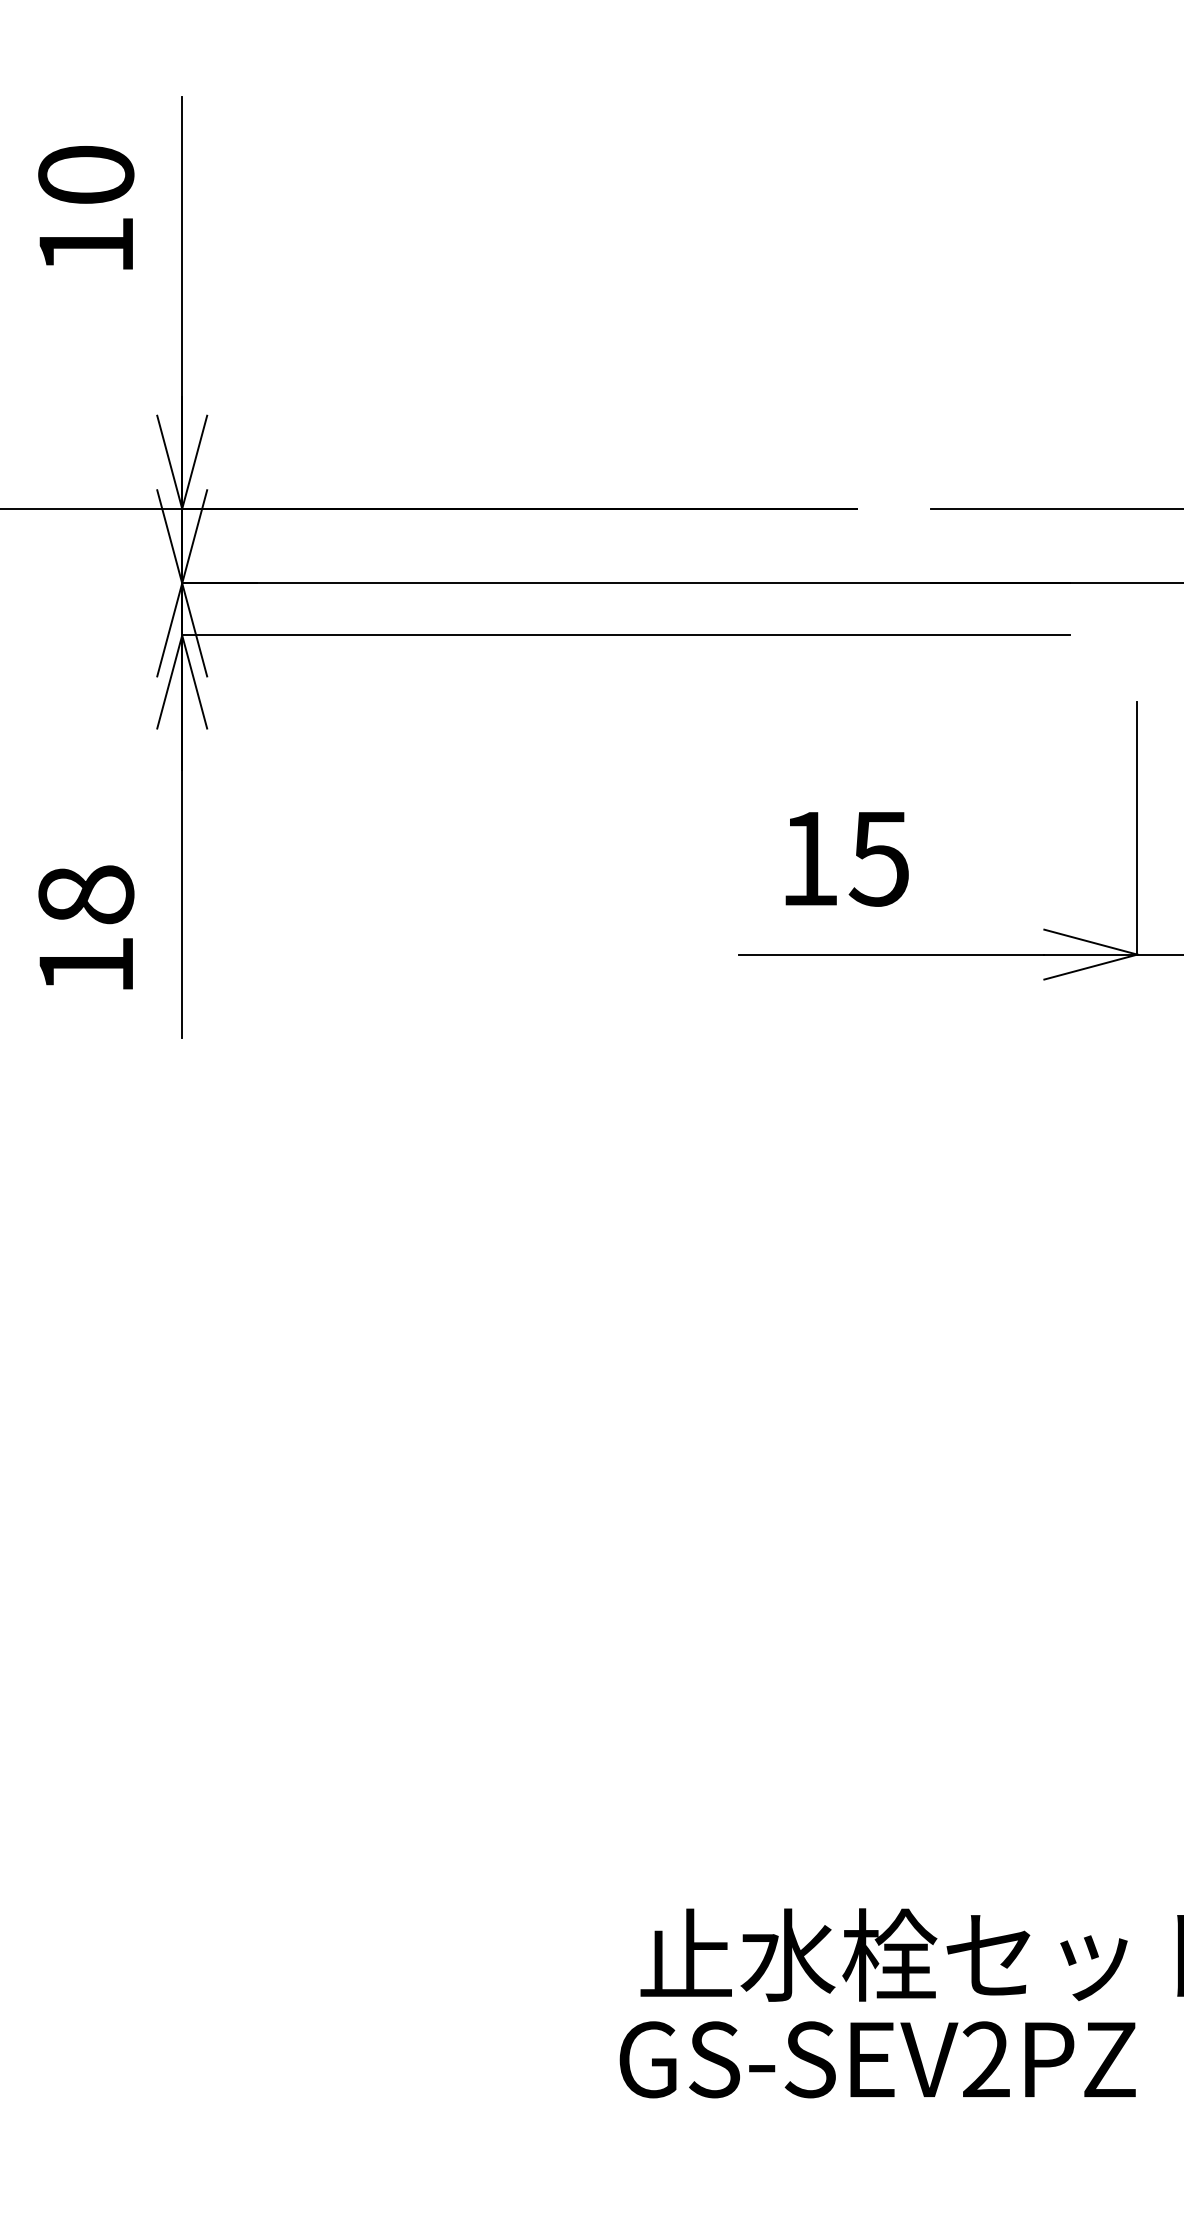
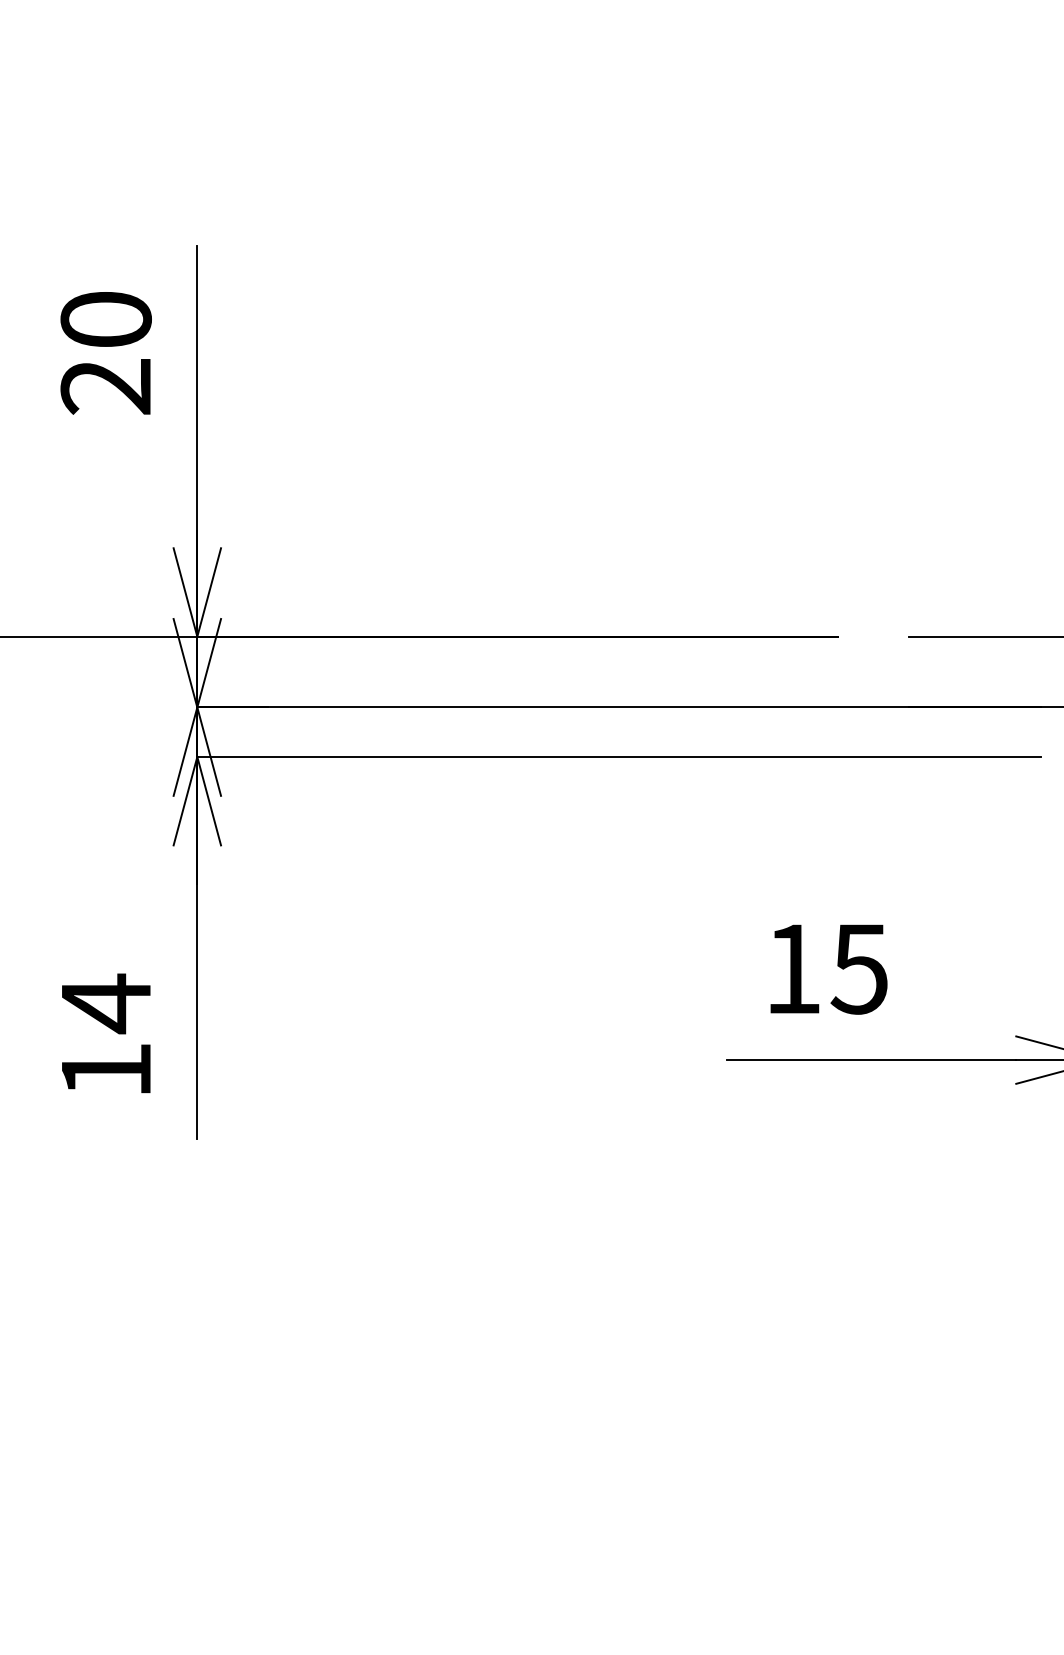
text: (85, 245) -> (105, 386), 10 -> 20
text: (86, 895) -> (106, 1003), 18 -> 14

